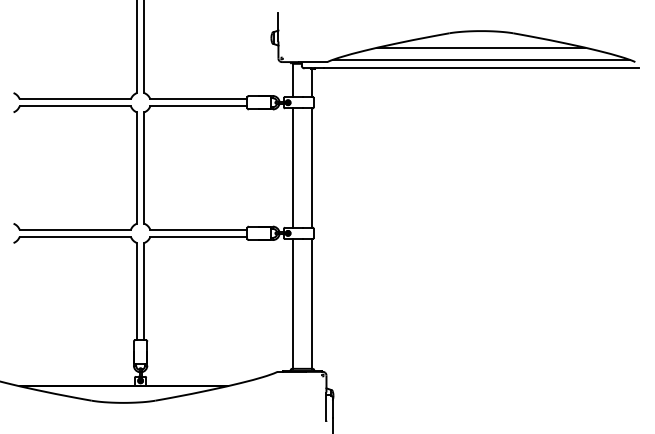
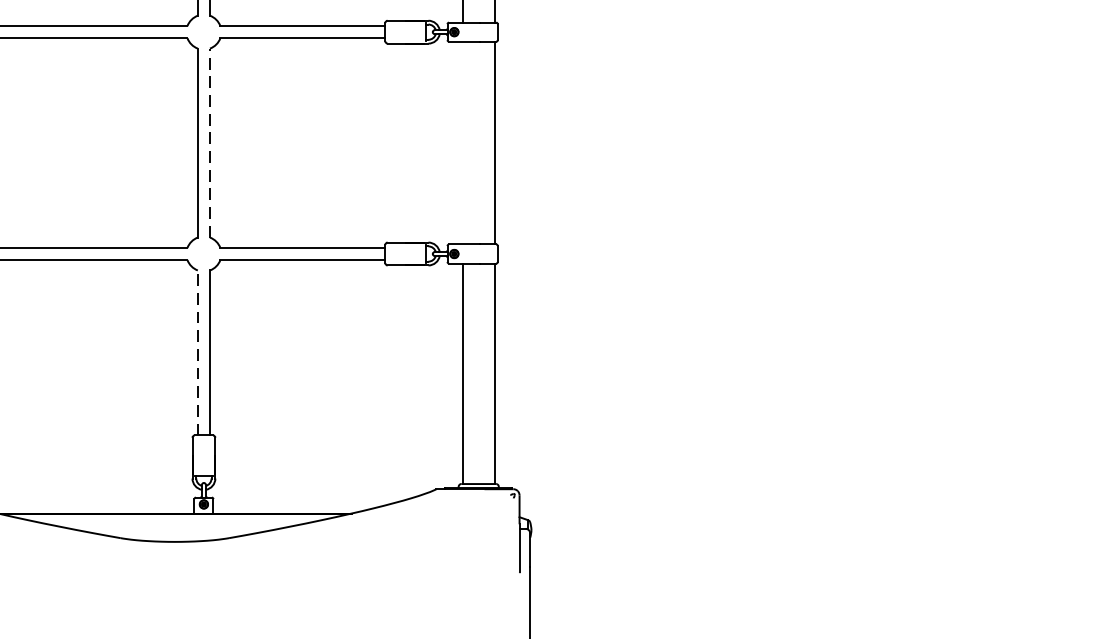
line: (293, 167) -> (463, 142), removed
line: (144, 168) -> (210, 143), solid -> dashed
line: (137, 291) -> (198, 352), solid -> dashed

